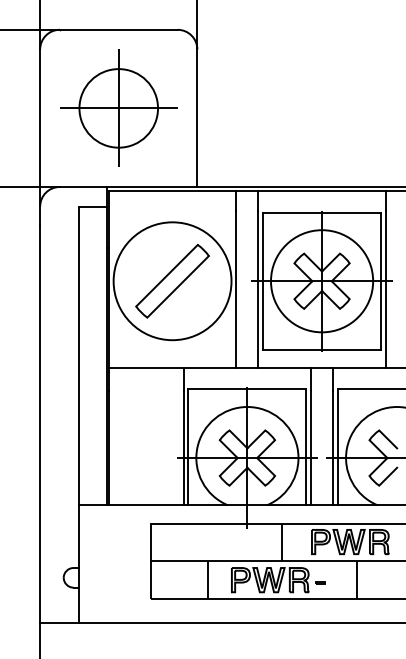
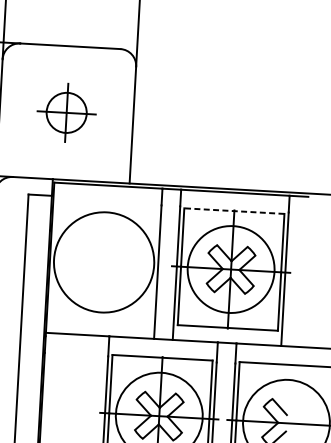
part: (118, 107) -> (66, 112), size x0.6
line: (322, 212) -> (234, 211), solid -> dashed
part: (172, 280) -> (104, 261), removed

